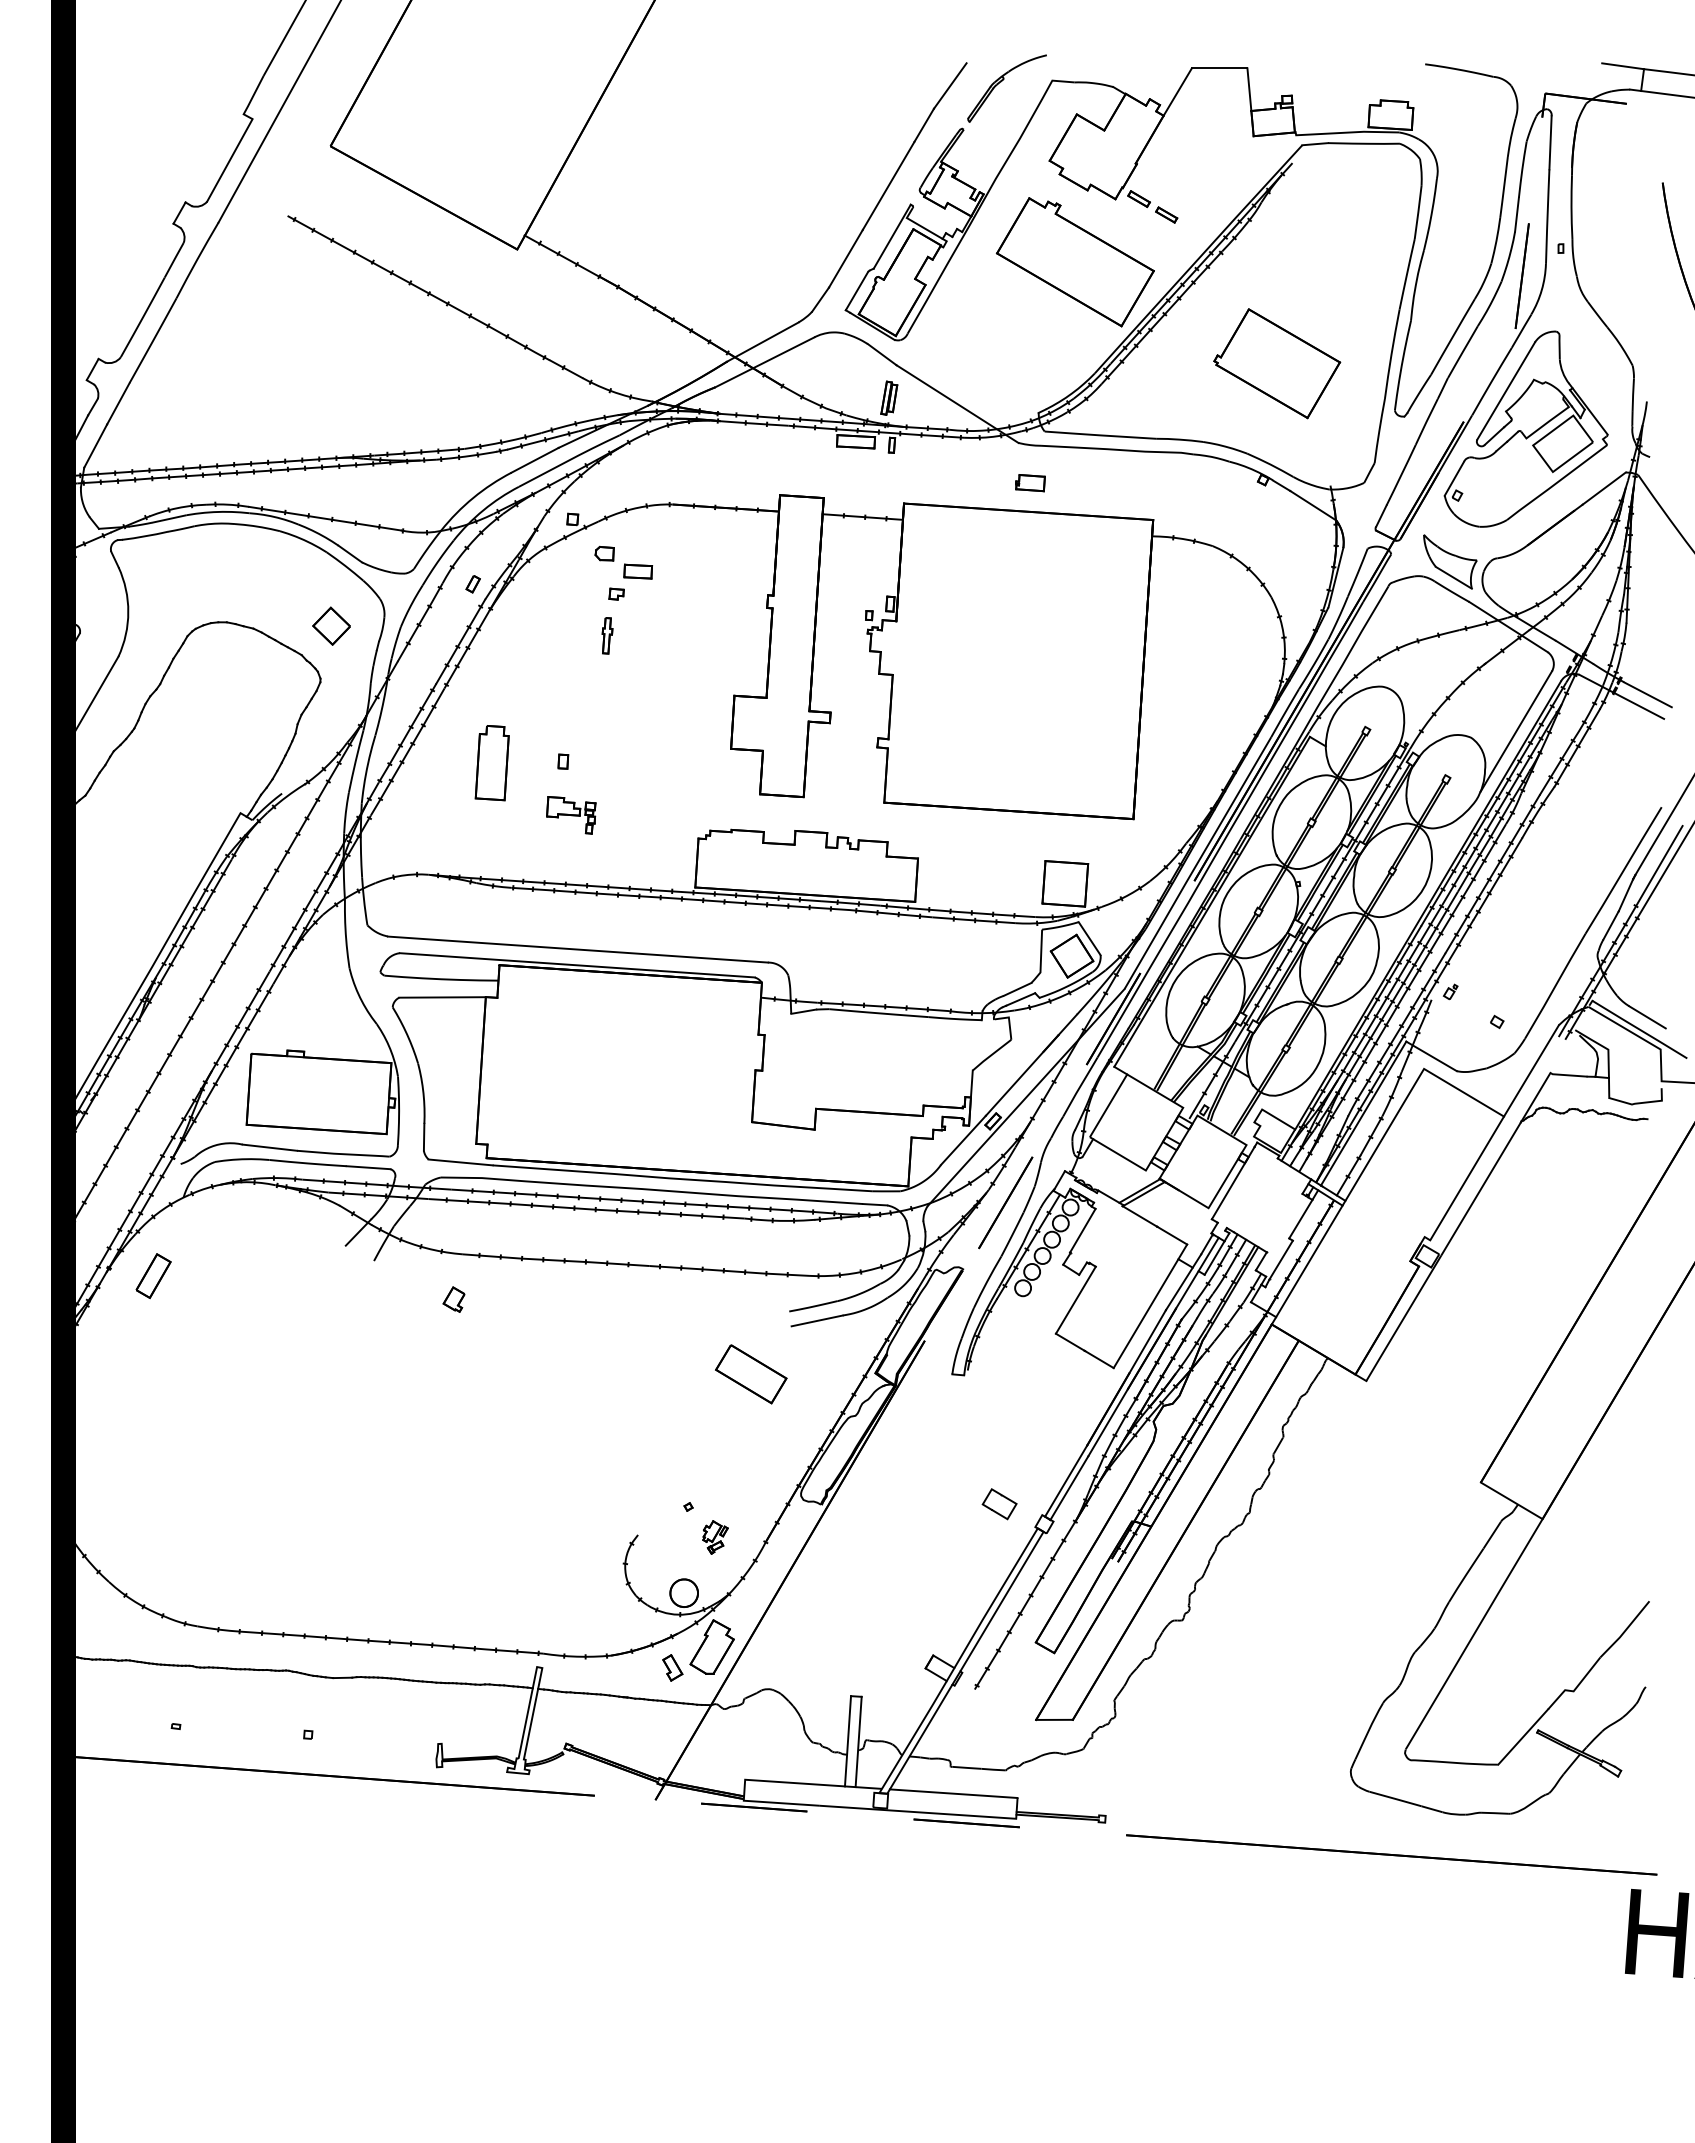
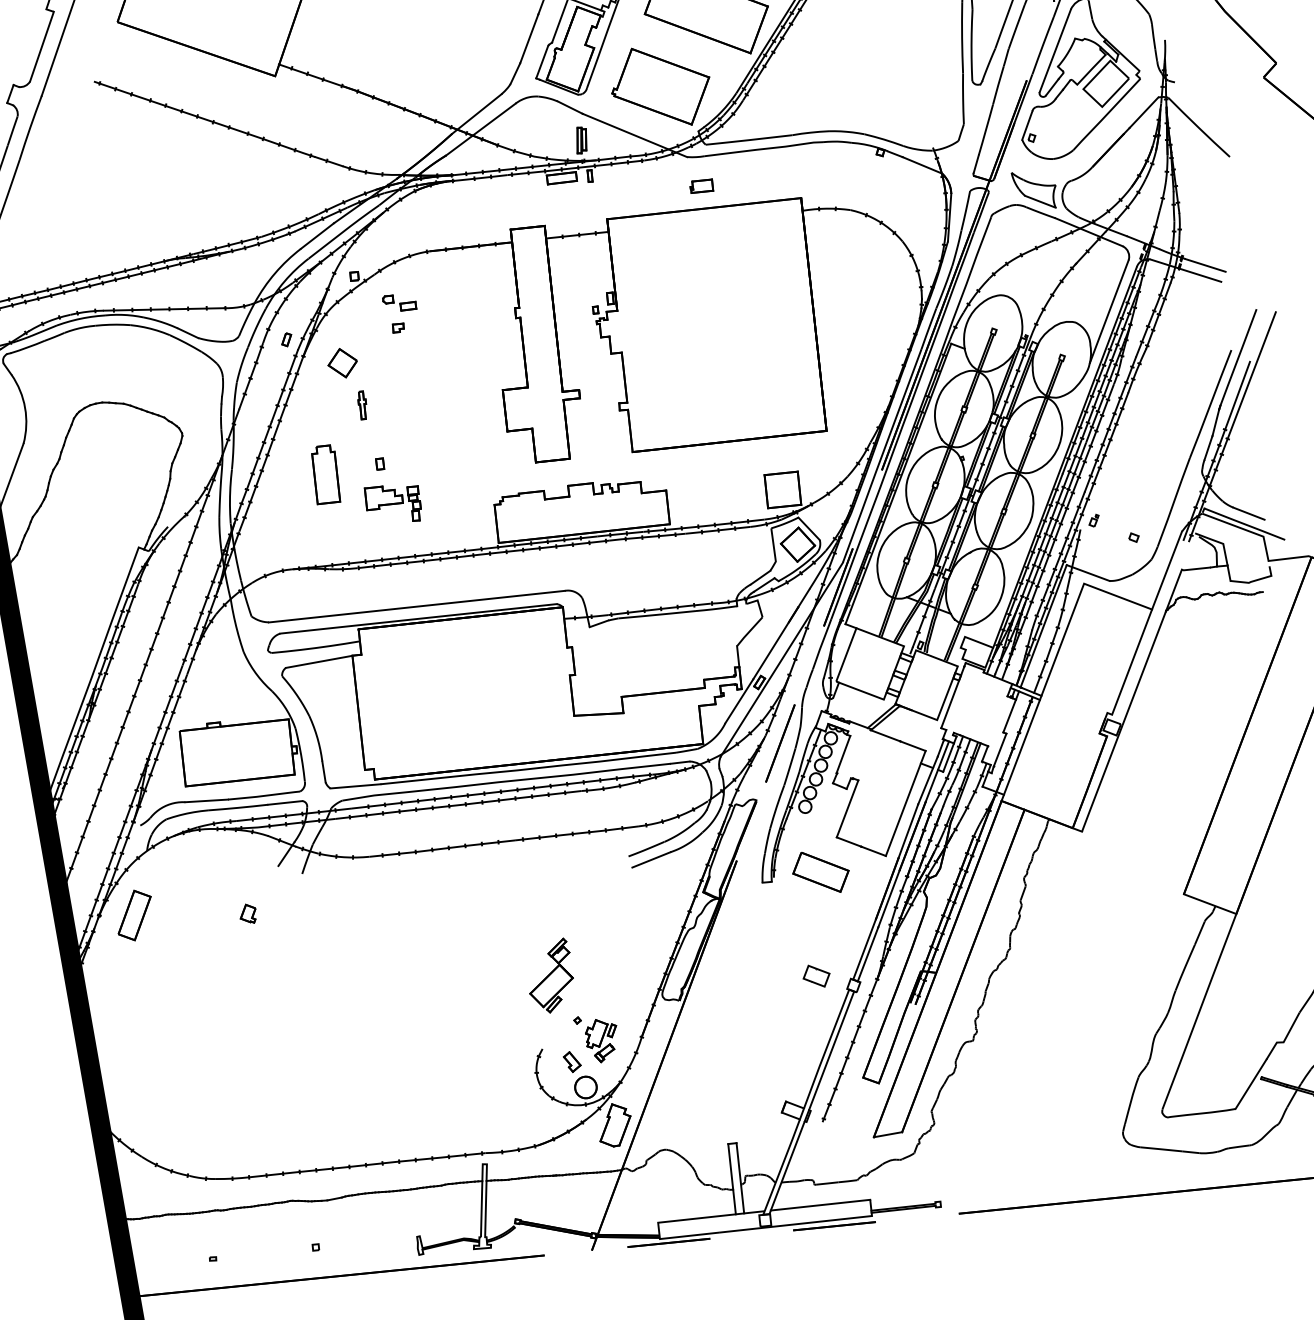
part: (1277, 363) -> (661, 86), moved
part: (623, 562) -> (399, 302), size x0.71
part: (331, 625) -> (342, 362), moved
part: (607, 635) -> (362, 405), moved
part: (570, 815) -> (392, 504), size x1.43
part: (153, 1275) -> (134, 915), size x1.43
part: (453, 1299) -> (247, 914), moved
part: (751, 1374) -> (821, 872), moved
part: (663, 1445) -> (549, 976), added
part: (715, 1537) -> (602, 1040), size x1.67
part: (672, 1667) -> (572, 1061), moved

